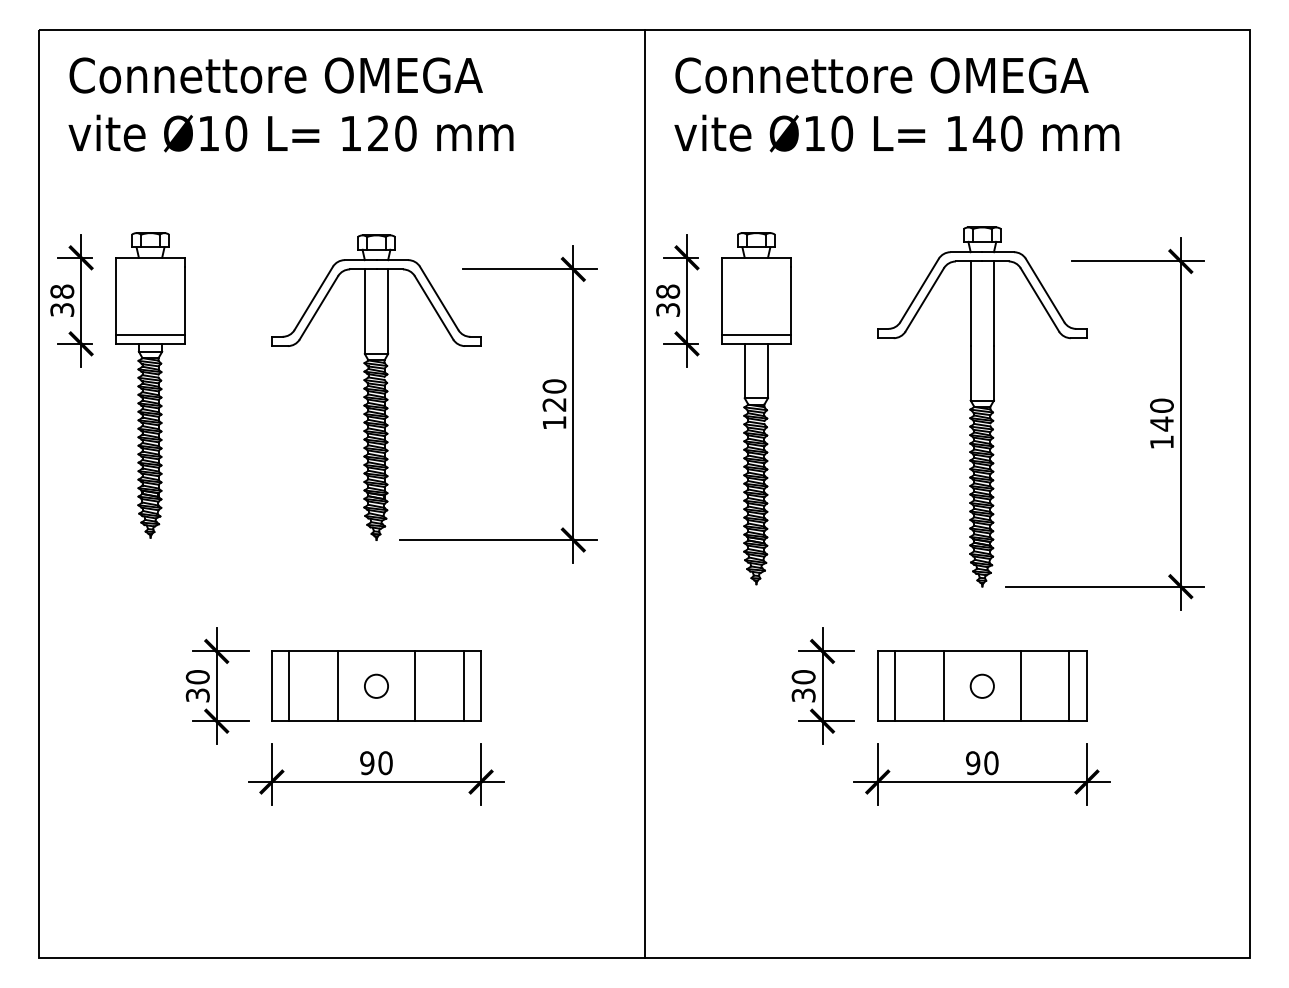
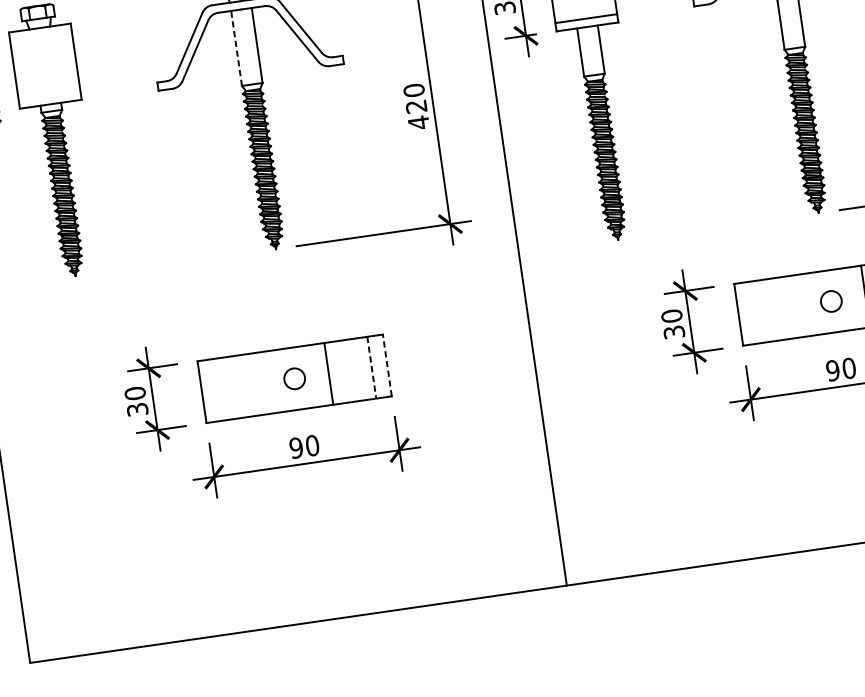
line: (364, 311) -> (236, 48), solid -> dashed
line: (150, 334) -> (49, 95), removed
text: (554, 422) -> (418, 122), 120 -> 420
line: (289, 686) -> (217, 390), removed
line: (338, 686) -> (261, 383), removed
line: (463, 686) -> (371, 367), solid -> dashed
line: (481, 686) -> (387, 365), solid -> dashed
line: (895, 686) -> (754, 312), removed
line: (943, 686) -> (797, 306), removed

